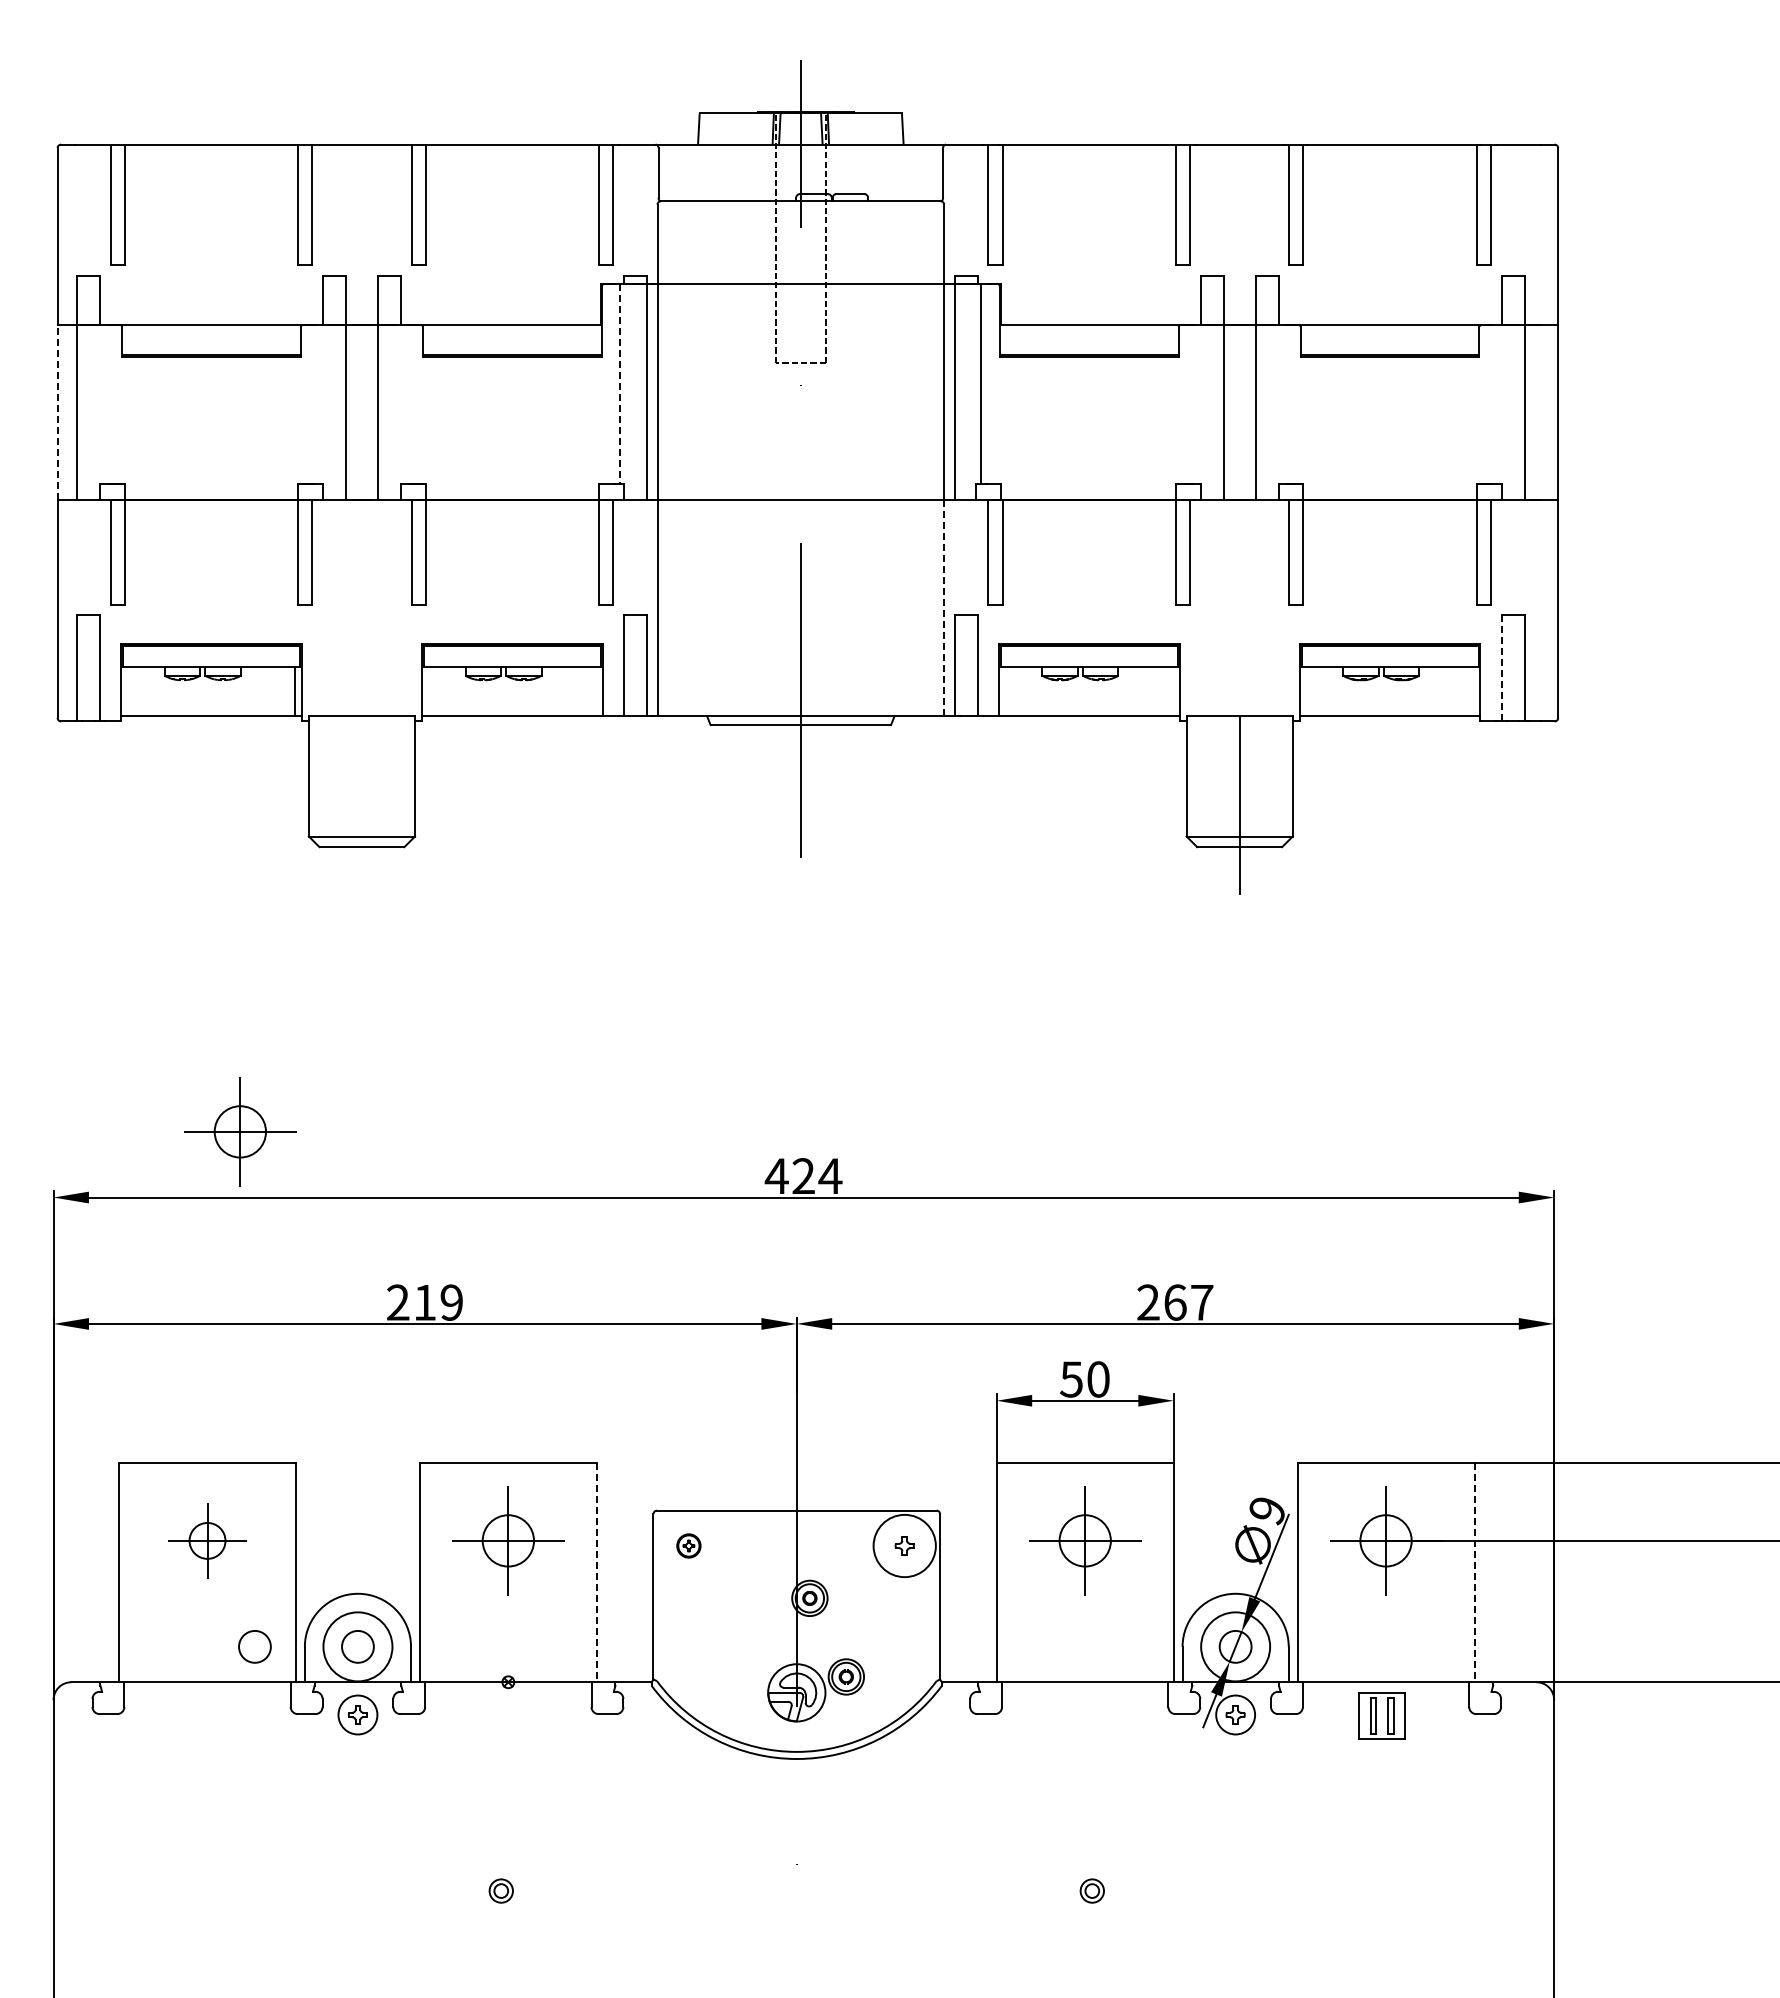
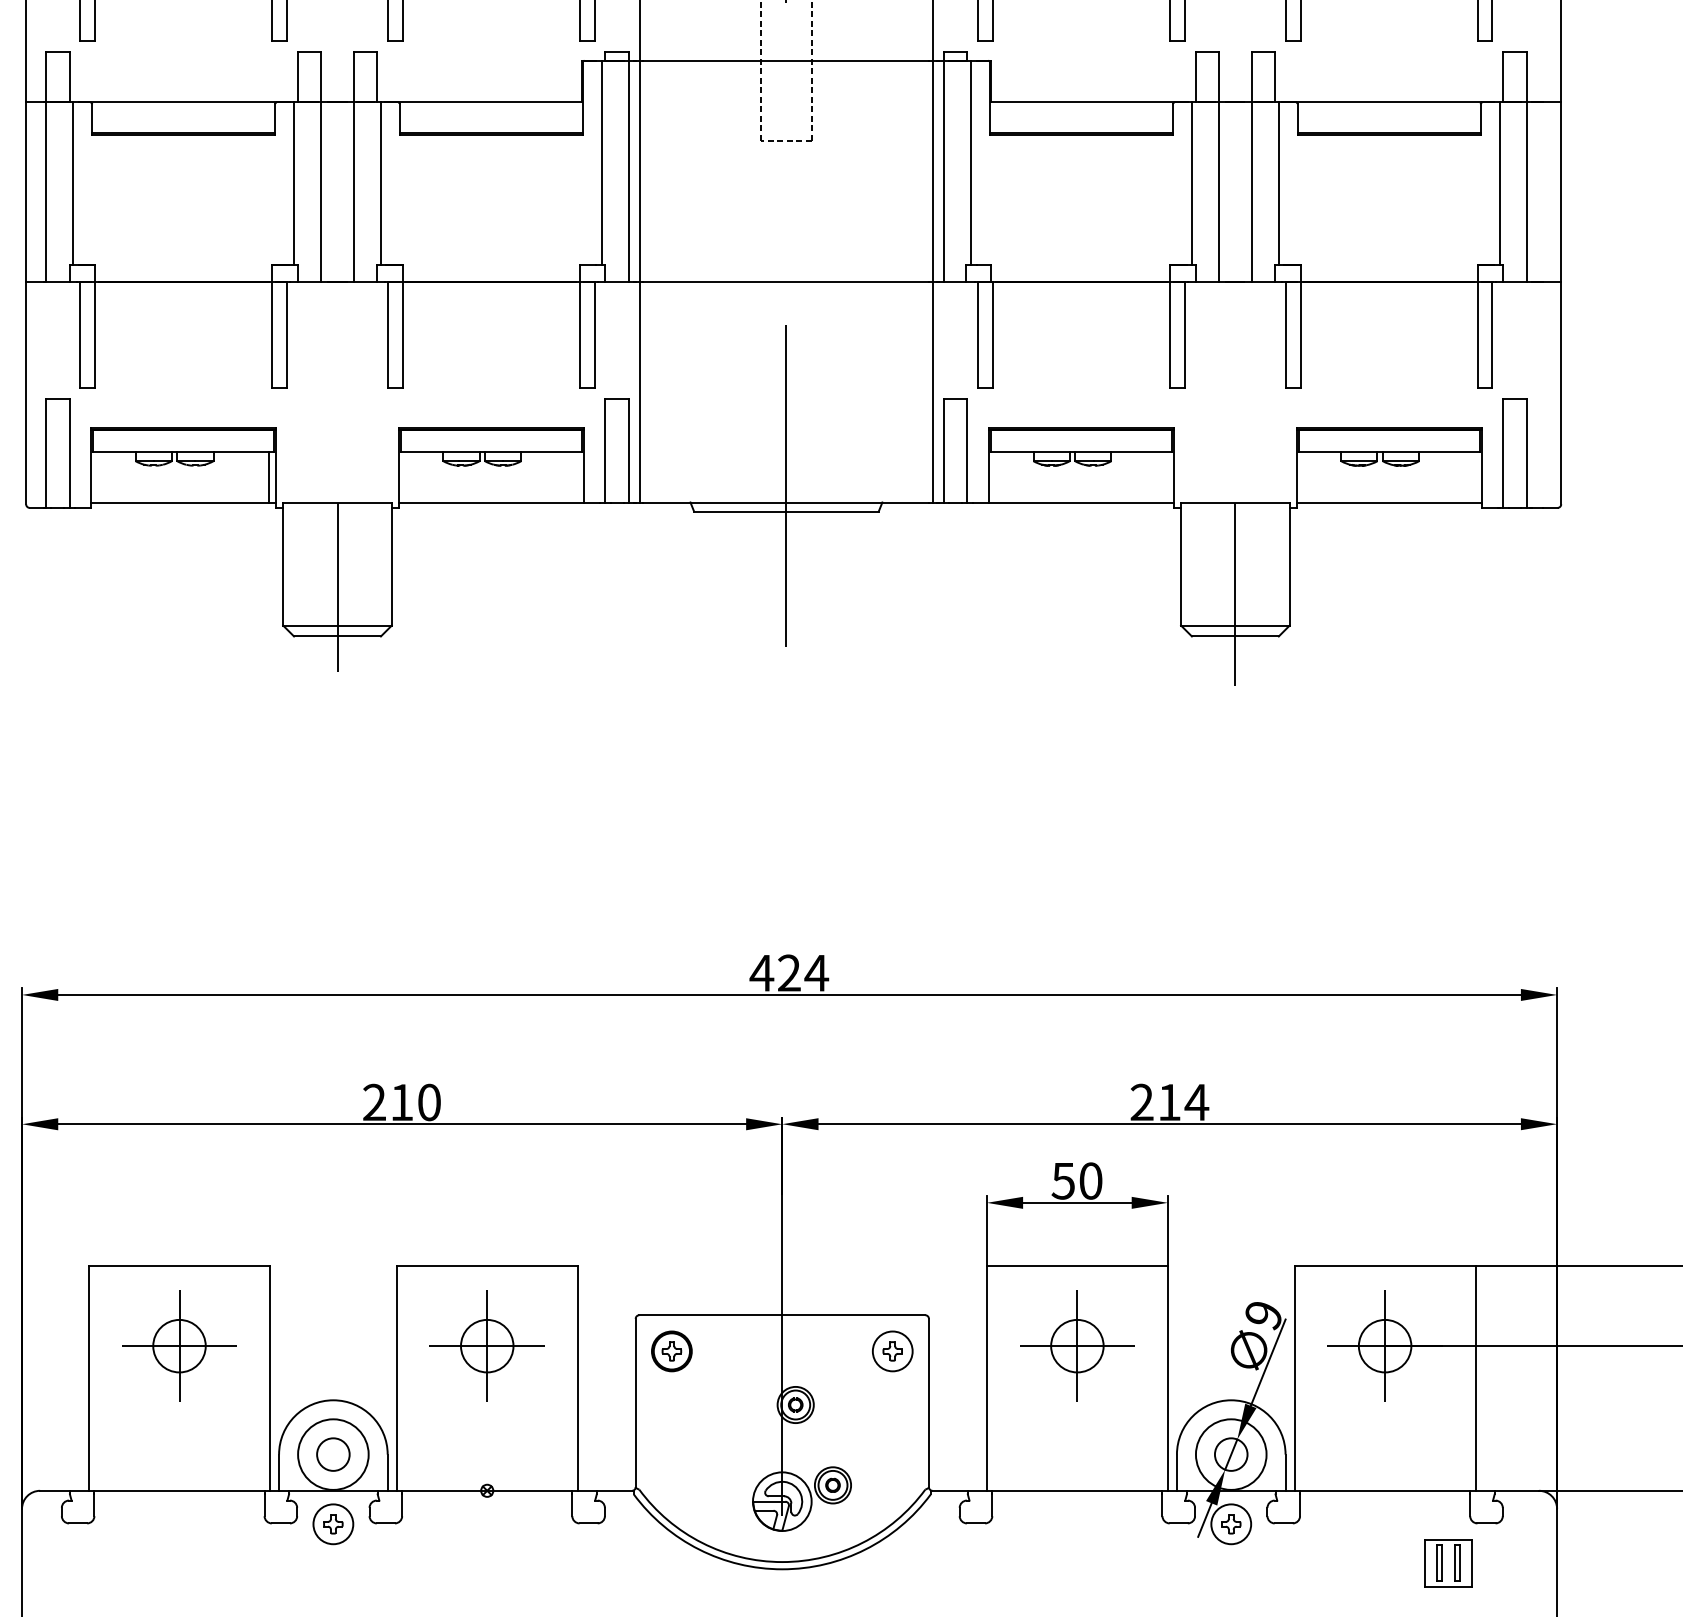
line: (620, 384) -> (601, 163), dashed -> solid
line: (103, 404) -> (73, 183), added
line: (319, 404) -> (294, 183), added
line: (404, 404) -> (380, 183), added
line: (1197, 404) -> (1192, 183), added
line: (1282, 404) -> (1279, 183), added
line: (1498, 404) -> (1500, 183), added
line: (57, 412) -> (26, 191), dashed -> solid
line: (944, 608) -> (933, 392), dashed -> solid
line: (1501, 668) -> (1503, 453), dashed -> solid
line: (361, 799) -> (337, 587), added
part: (240, 1131) -> (213, 927), removed
text: (451, 1302) -> (429, 1102), 219 -> 210
text: (1189, 1302) -> (1184, 1102), 267 -> 214
part: (207, 1540) -> (179, 1345), size x1.43
part: (688, 1545) -> (671, 1350), size x1.67
circle: (904, 1545) -> (892, 1350), size x0.62
line: (596, 1572) -> (577, 1378), dashed -> solid
line: (1474, 1572) -> (1475, 1378), dashed -> solid
circle: (254, 1646) -> (227, 1454), removed
part: (1381, 1715) -> (1447, 1562), moved

